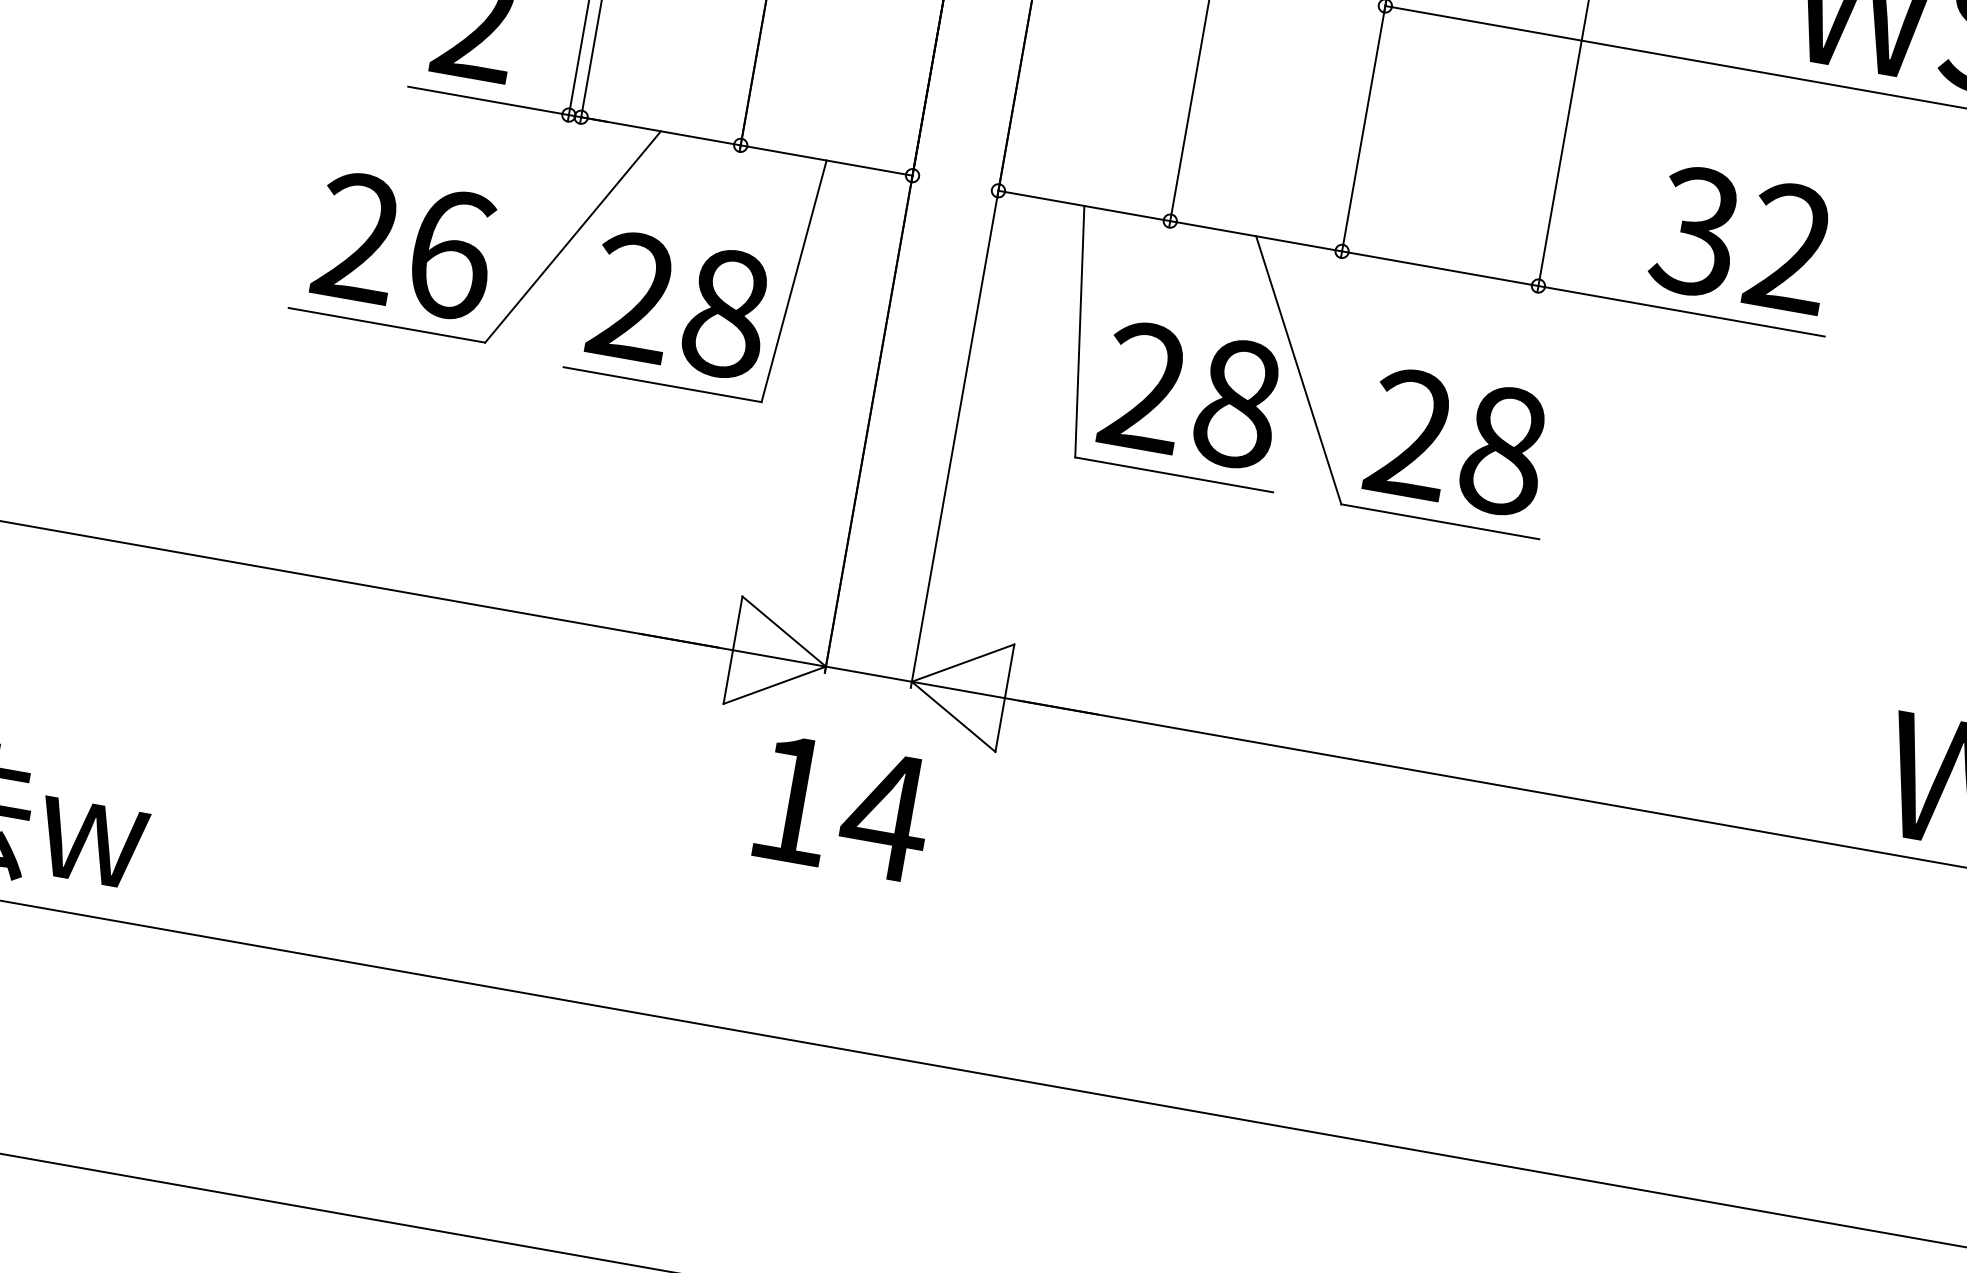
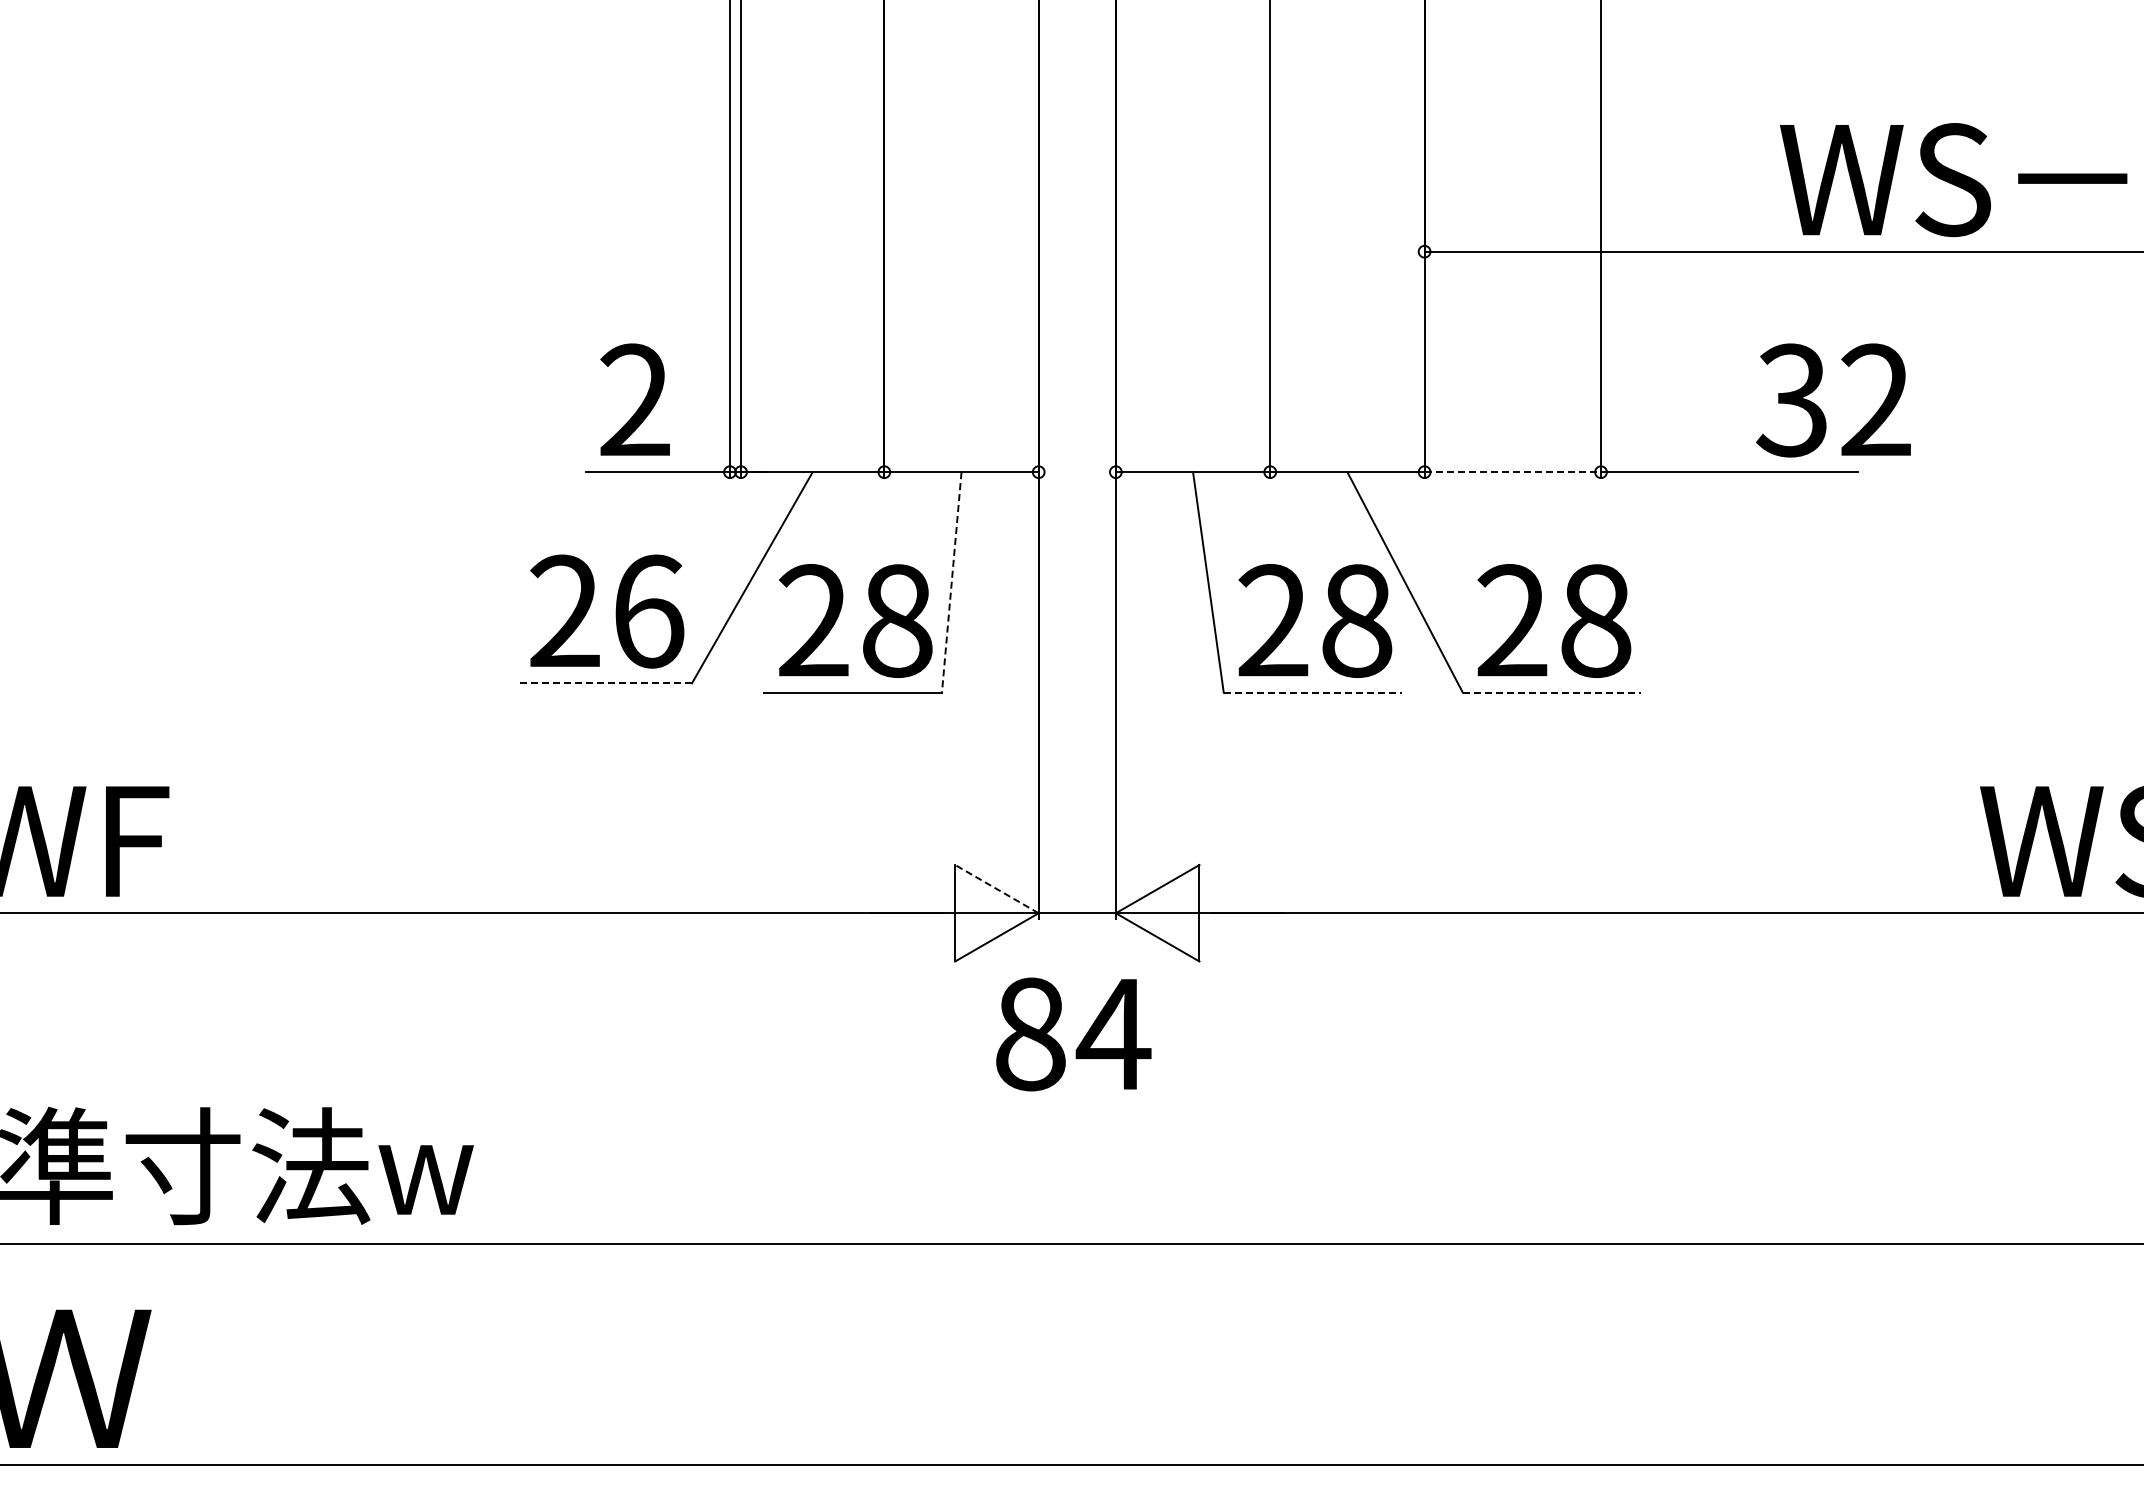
text: (1742, 239) -> (1833, 400), moved
line: (1440, 269) -> (1513, 472), solid -> dashed
line: (793, 281) -> (951, 582), solid -> dashed
line: (386, 325) -> (603, 683), solid -> dashed
line: (1174, 474) -> (1312, 692), solid -> dashed
line: (1440, 521) -> (1551, 692), solid -> dashed
line: (783, 630) -> (996, 888), solid -> dashed
text: (793, 799) -> (1030, 1034), 14 -> 84

